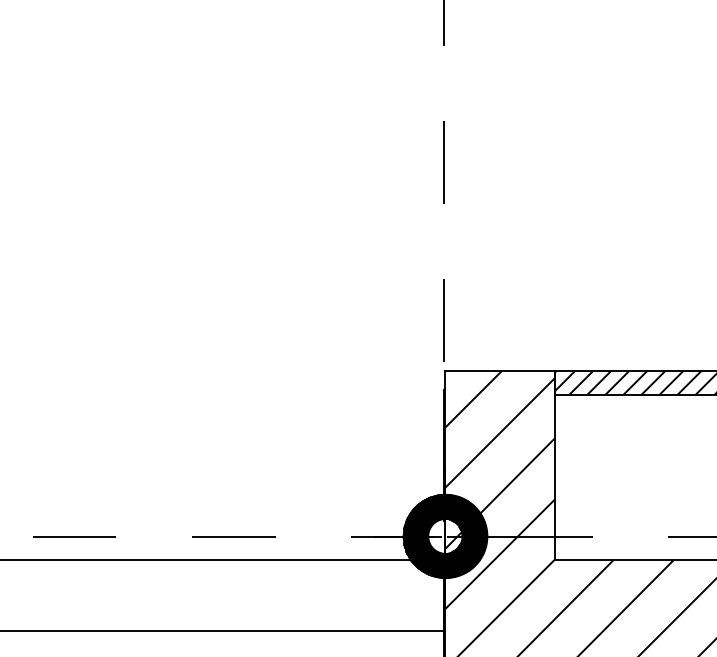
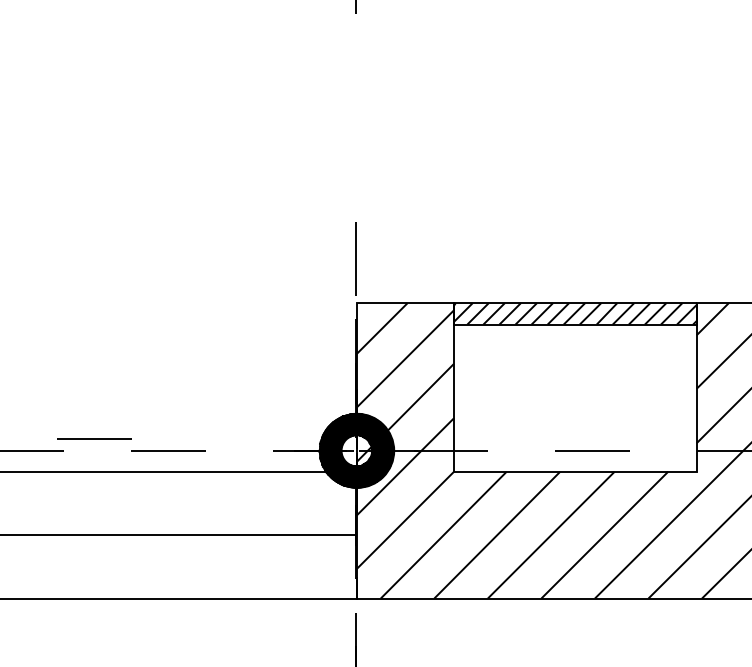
line: (443, 161) -> (355, 117), removed
line: (150, 522) -> (94, 438), added

